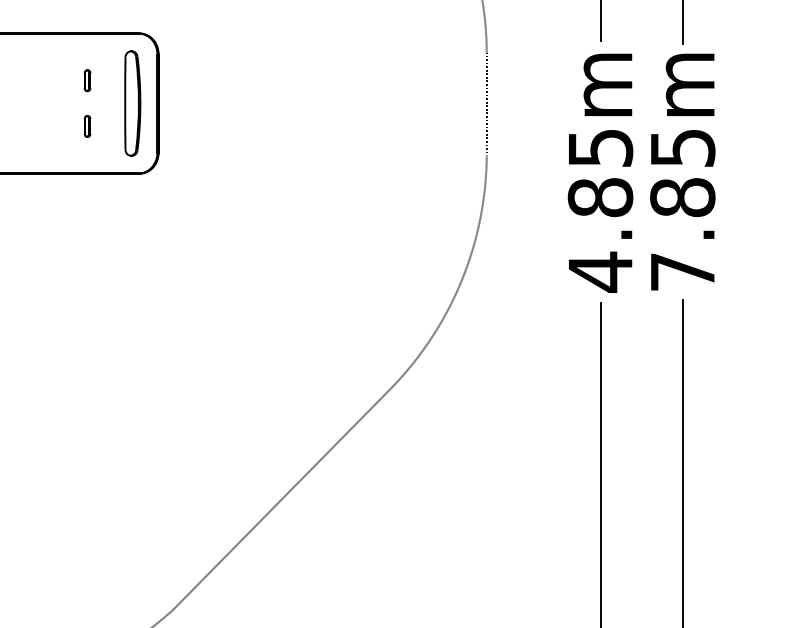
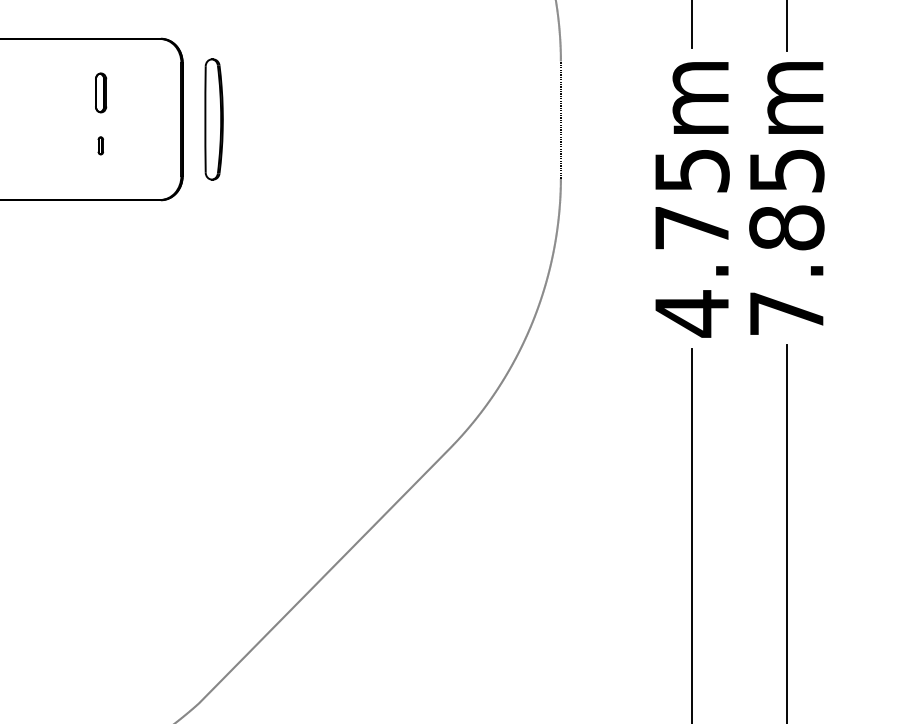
part: (87, 80) -> (100, 92), size x1.6
part: (132, 103) -> (213, 119), moved
part: (87, 126) -> (100, 145), size x0.7
text: (600, 197) -> (692, 227), 4.85m -> 4.75m

